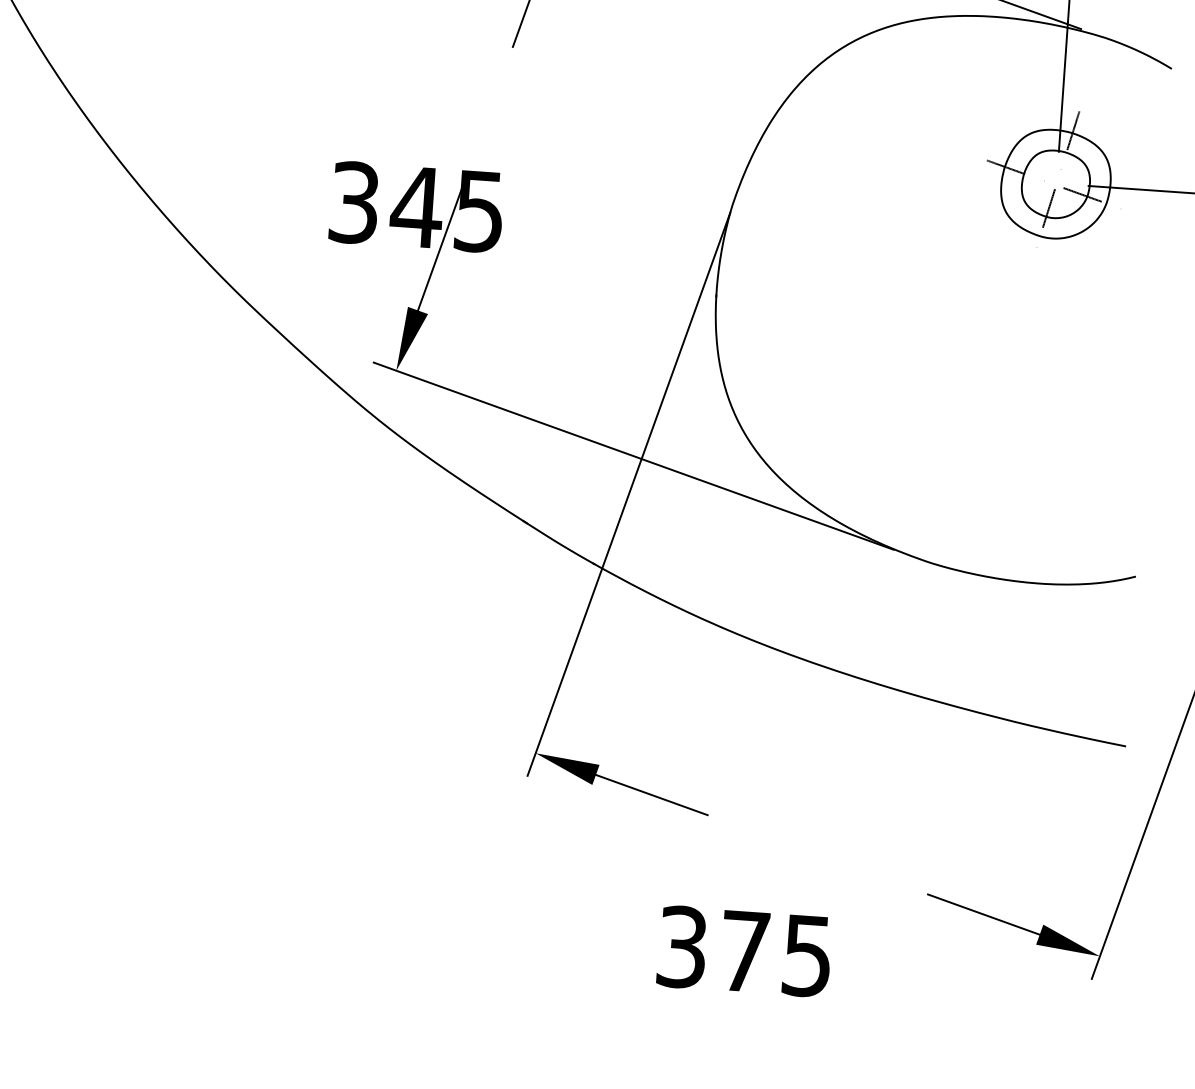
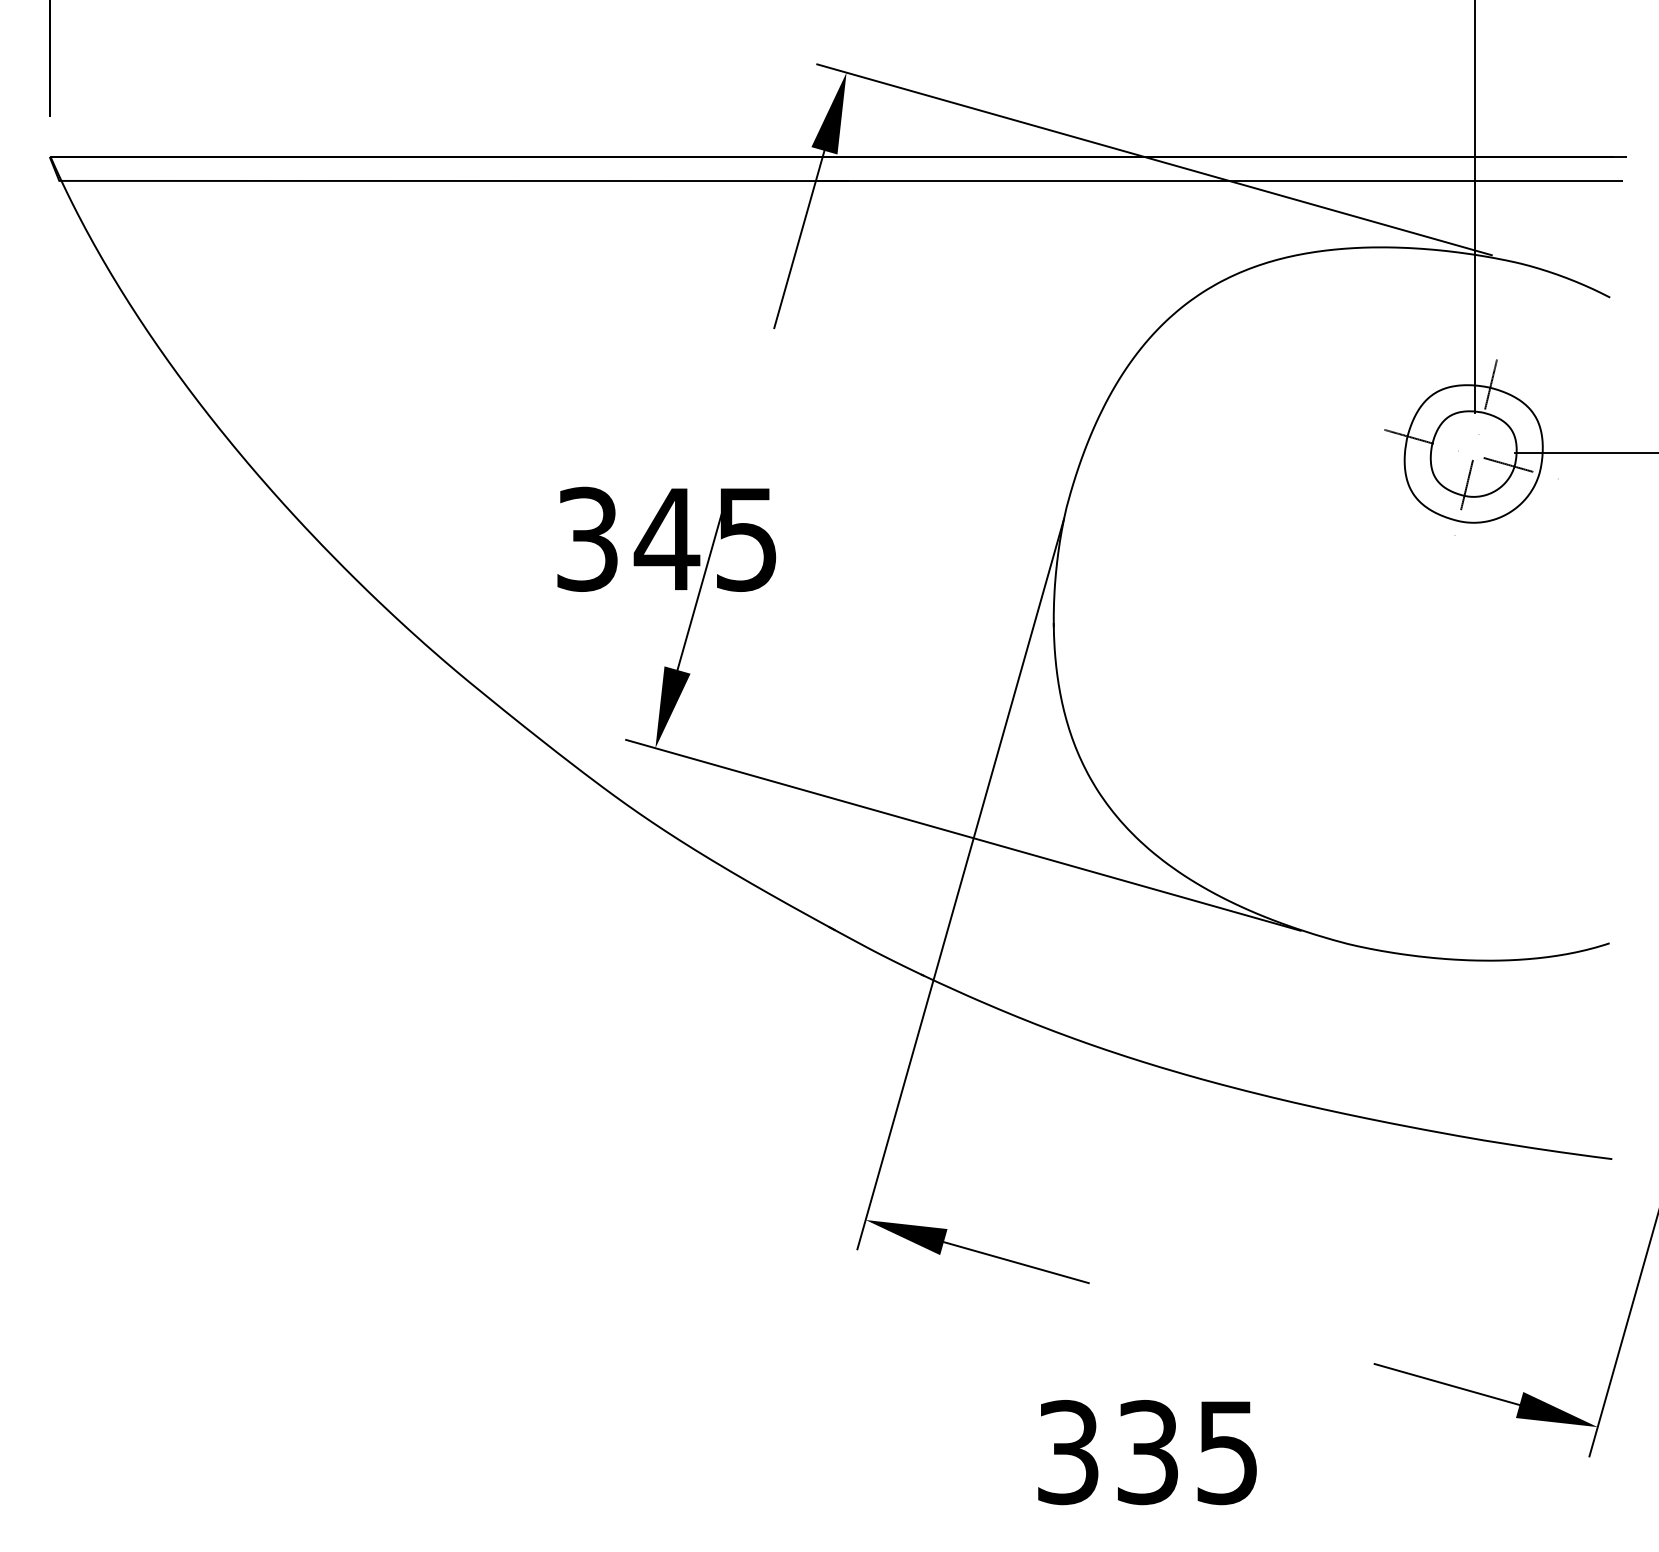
text: (744, 951) -> (1147, 1452), 375 -> 335

